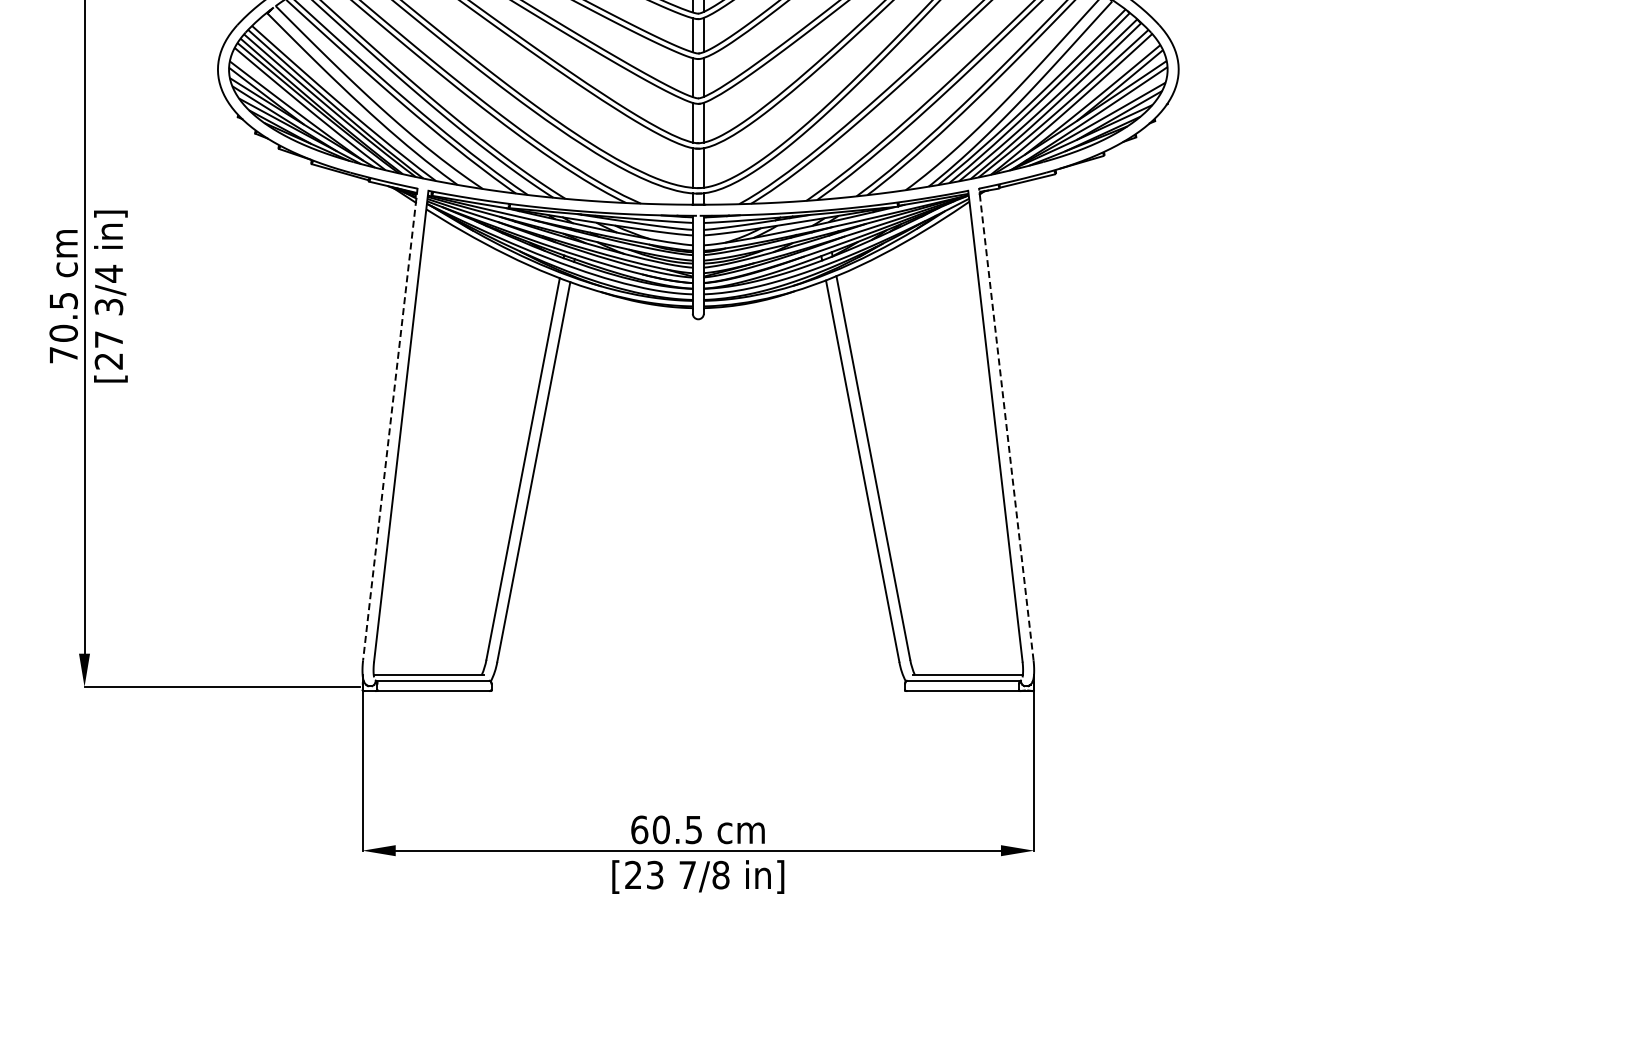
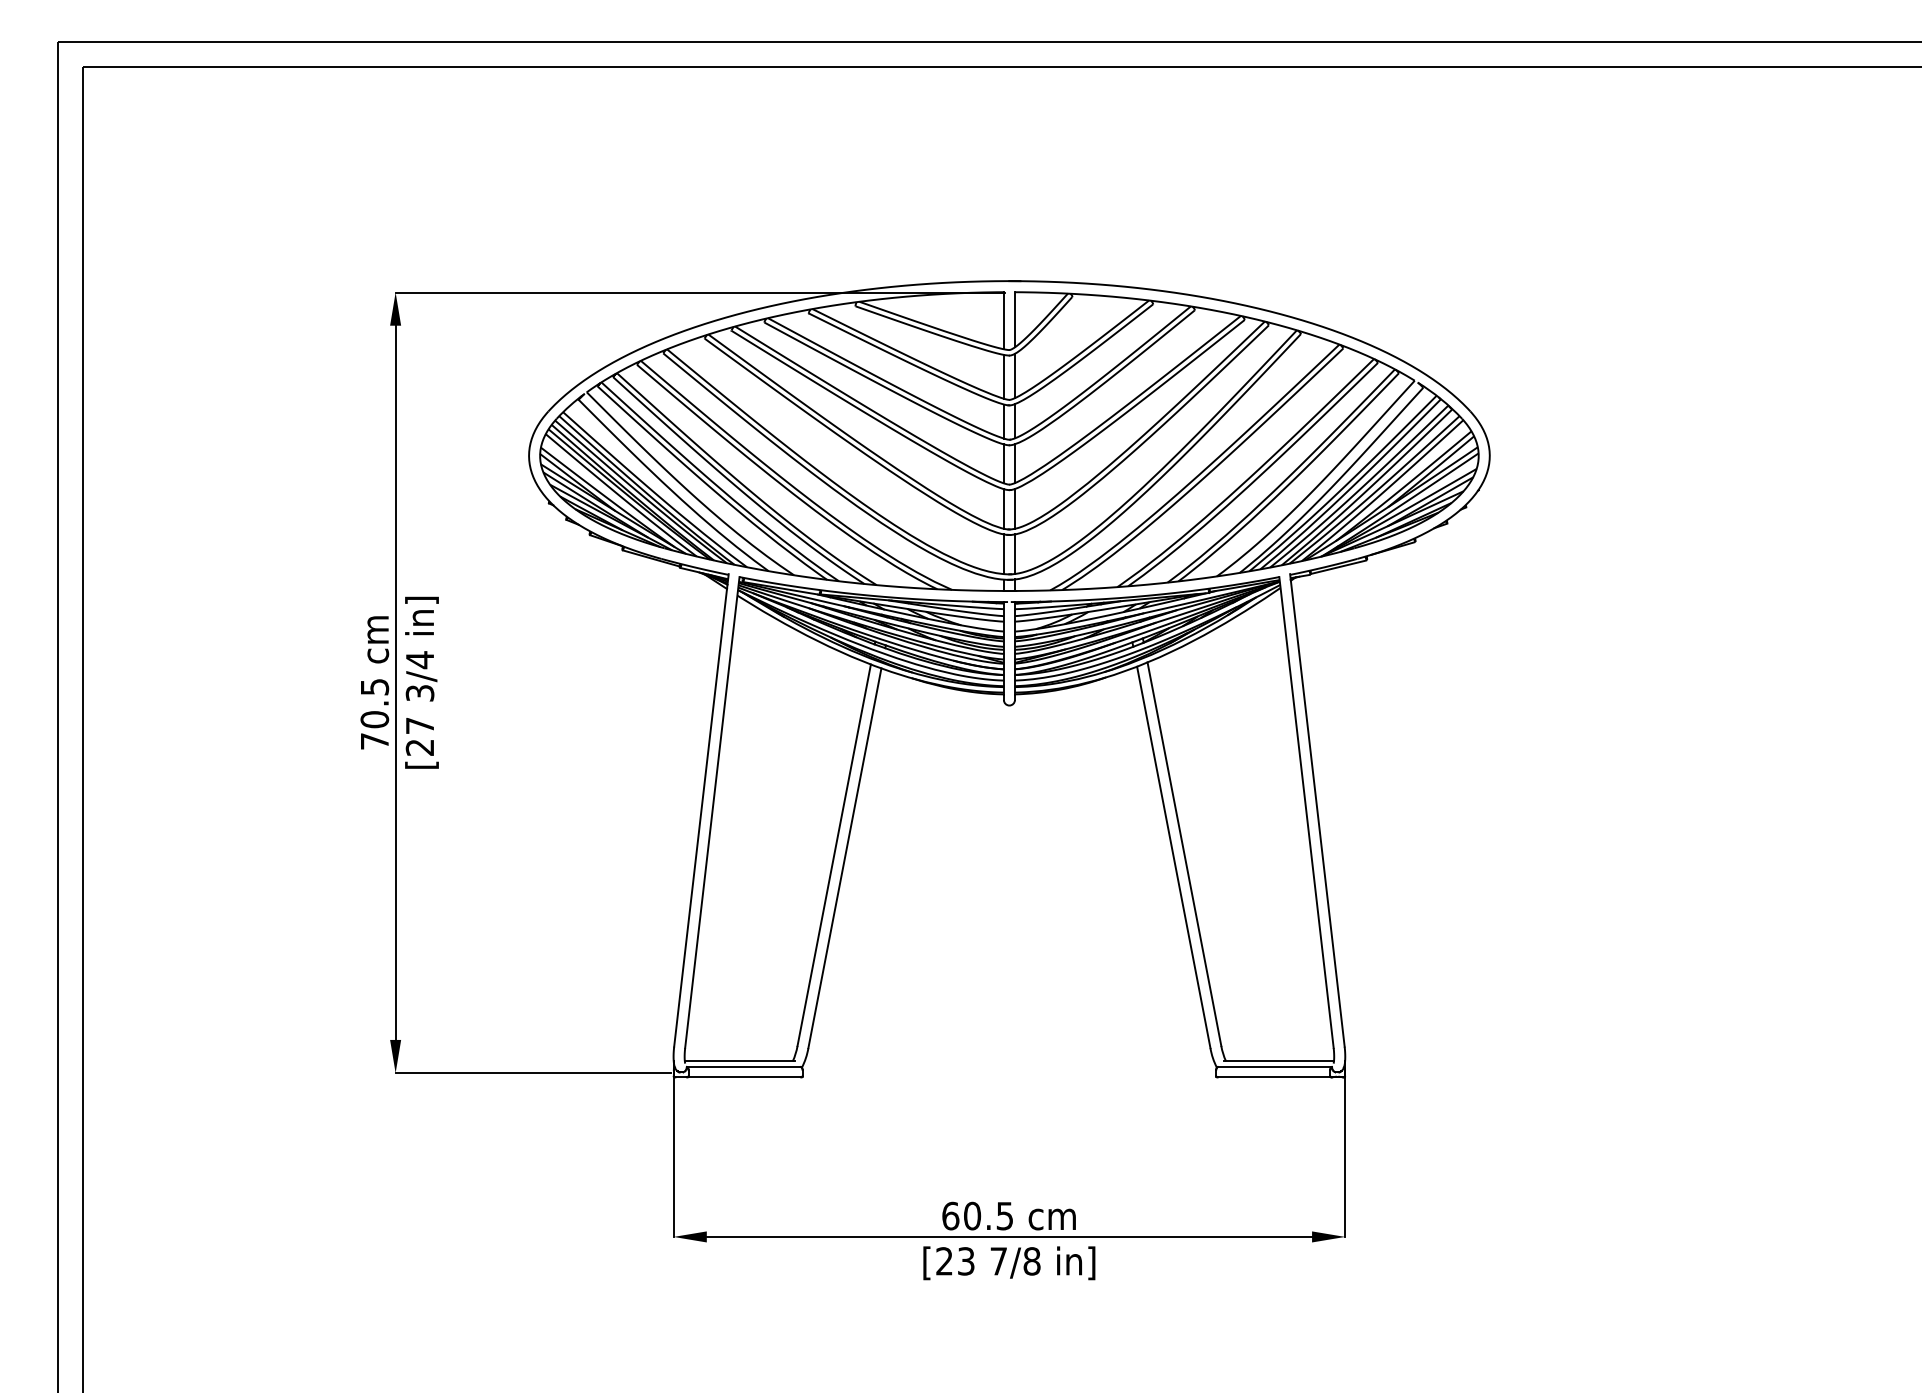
line: (390, 424) -> (701, 810), dashed -> solid
line: (1006, 424) -> (1317, 810), dashed -> solid

